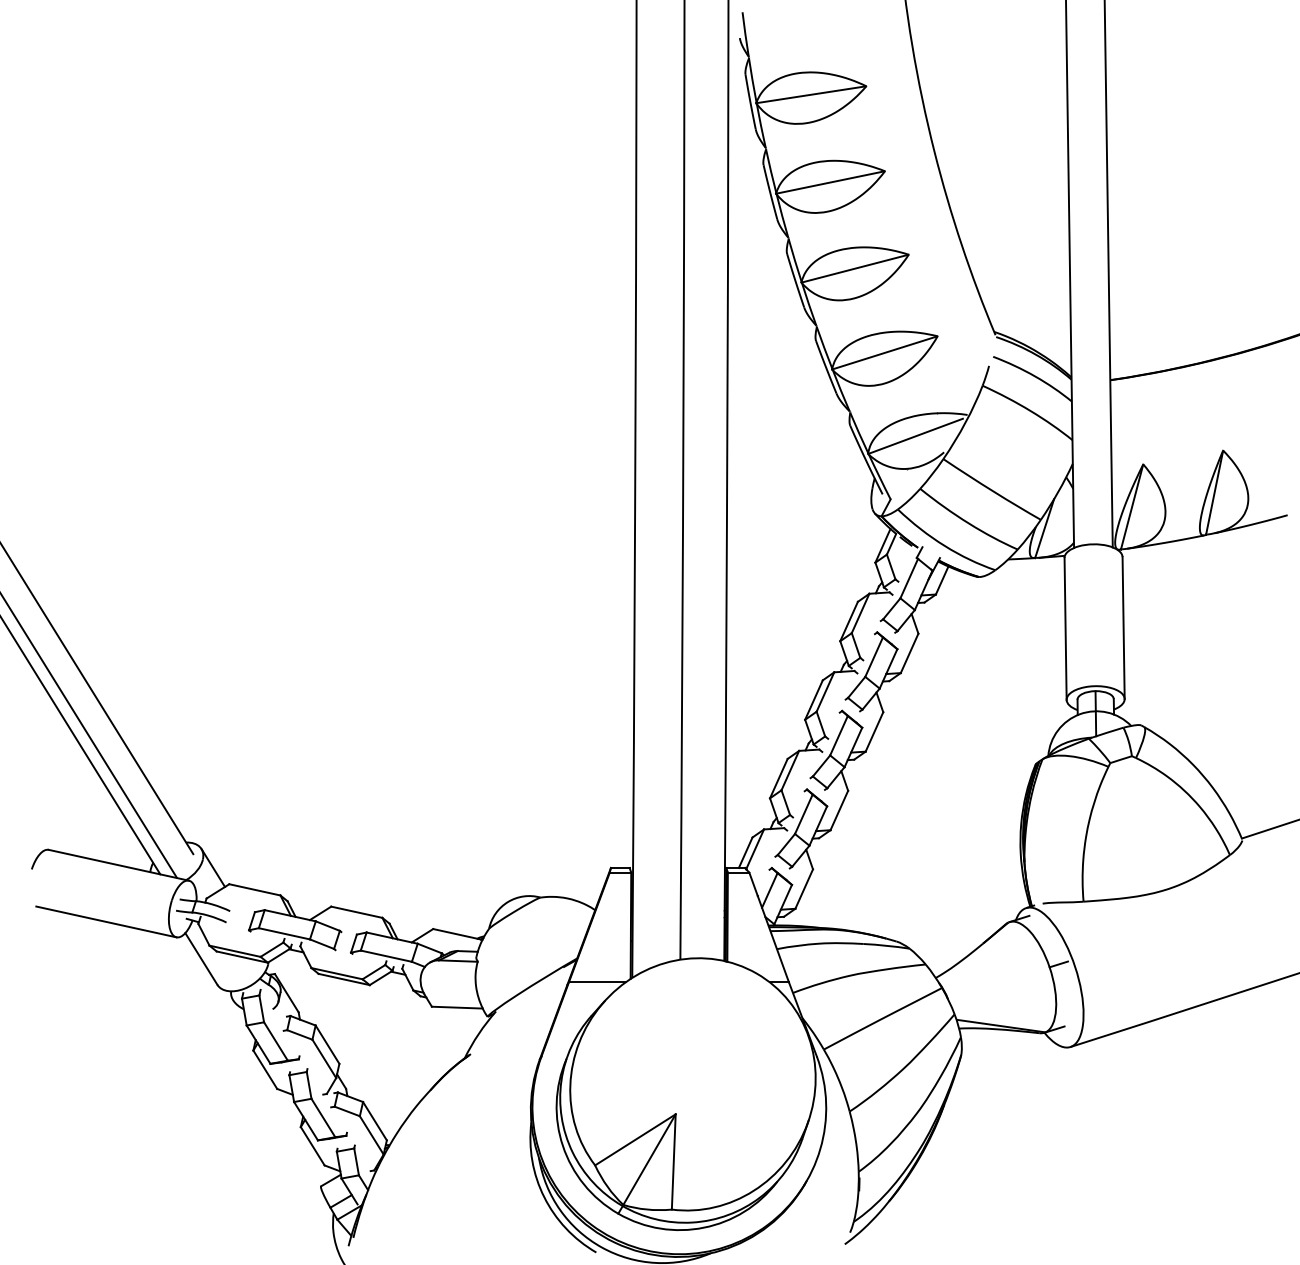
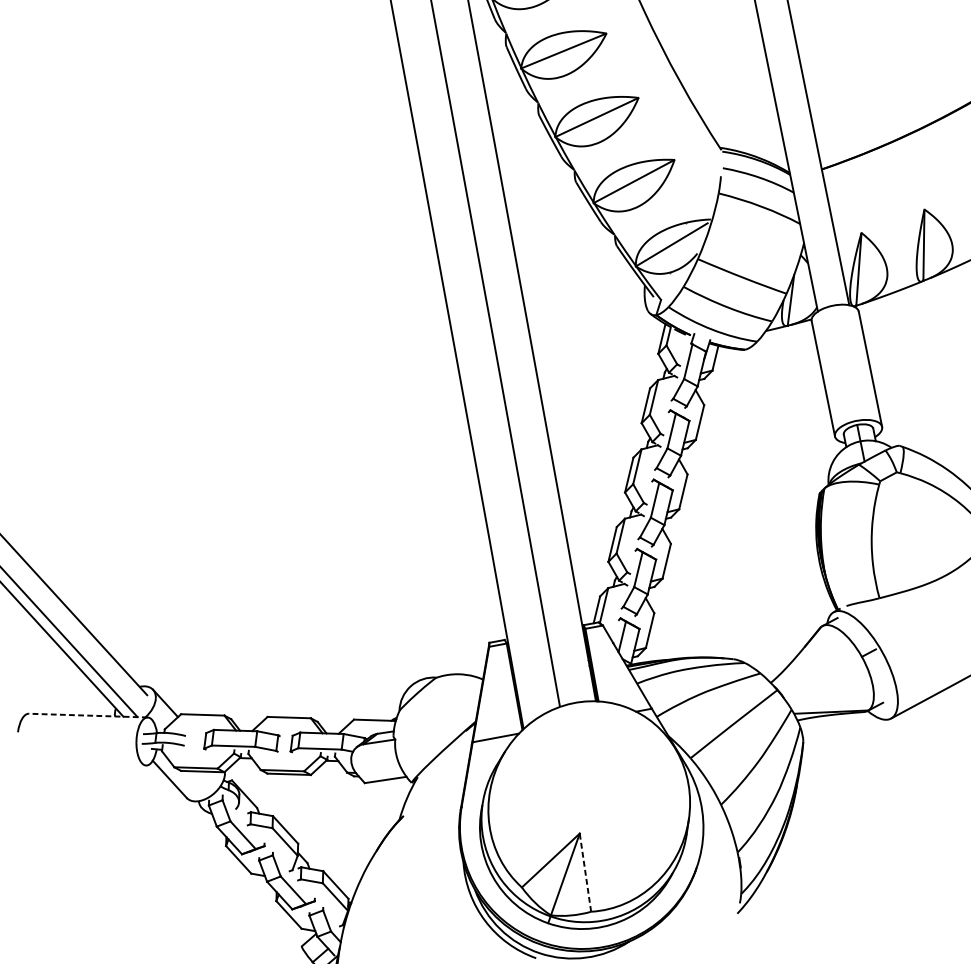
line: (118, 865) -> (88, 715), solid -> dashed
line: (106, 921) -> (86, 763), removed
line: (673, 1161) -> (585, 872), solid -> dashed

